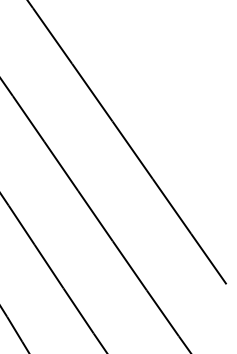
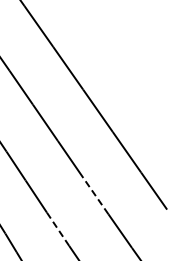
line: (129, 265) -> (95, 195), solid -> dashed
line: (77, 309) -> (57, 228), solid -> dashed

